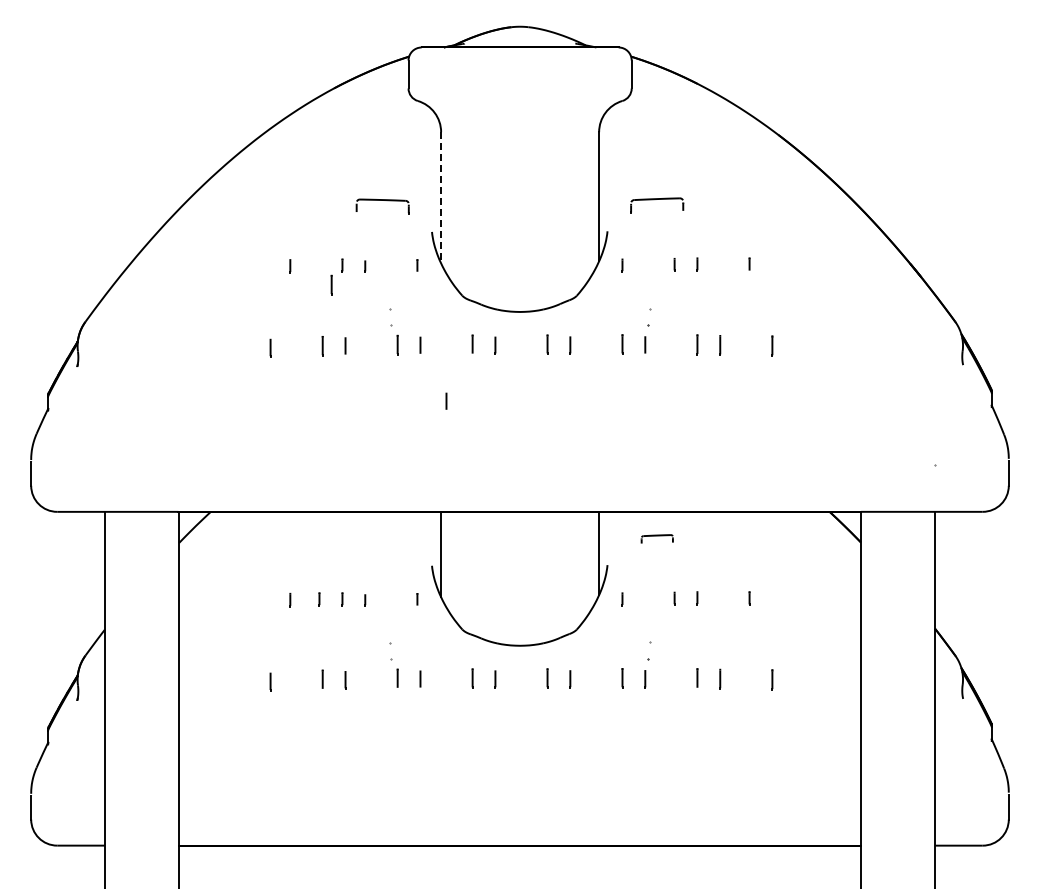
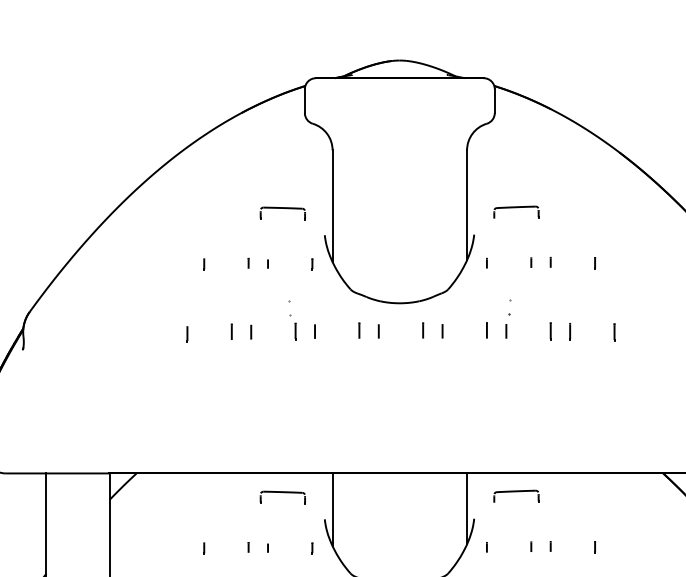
line: (441, 197) -> (332, 205), dashed -> solid
line: (331, 284) -> (239, 279), removed
line: (446, 400) -> (337, 378), removed
part: (657, 539) -> (516, 496), size x1.67
part: (382, 540) -> (282, 497), added
line: (319, 599) -> (229, 548), removed

